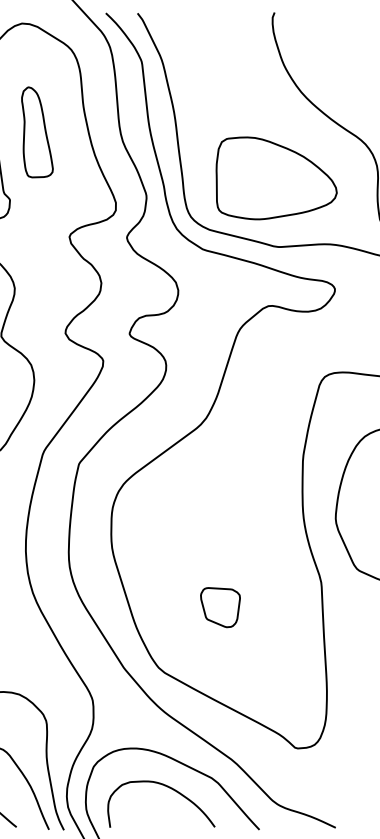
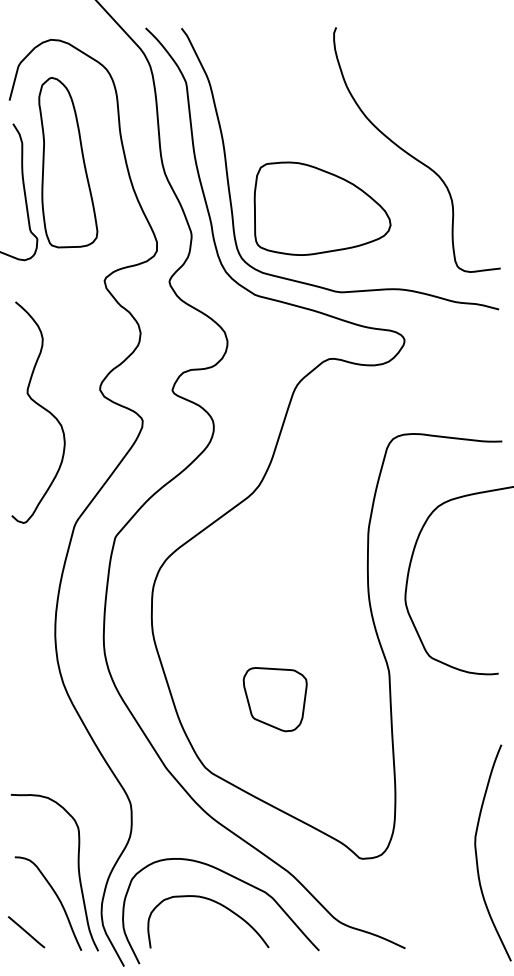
part: (37, 132) -> (68, 162), size x1.67
part: (276, 178) -> (322, 208), moved
part: (219, 607) -> (274, 699), size x1.43

